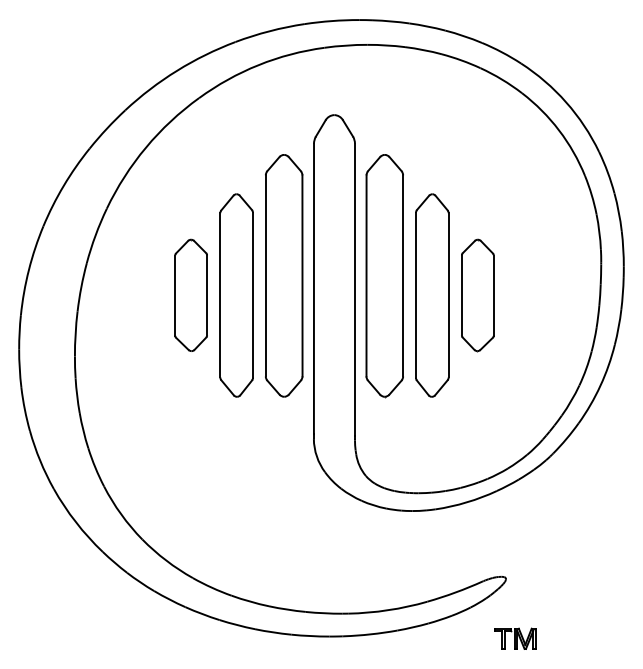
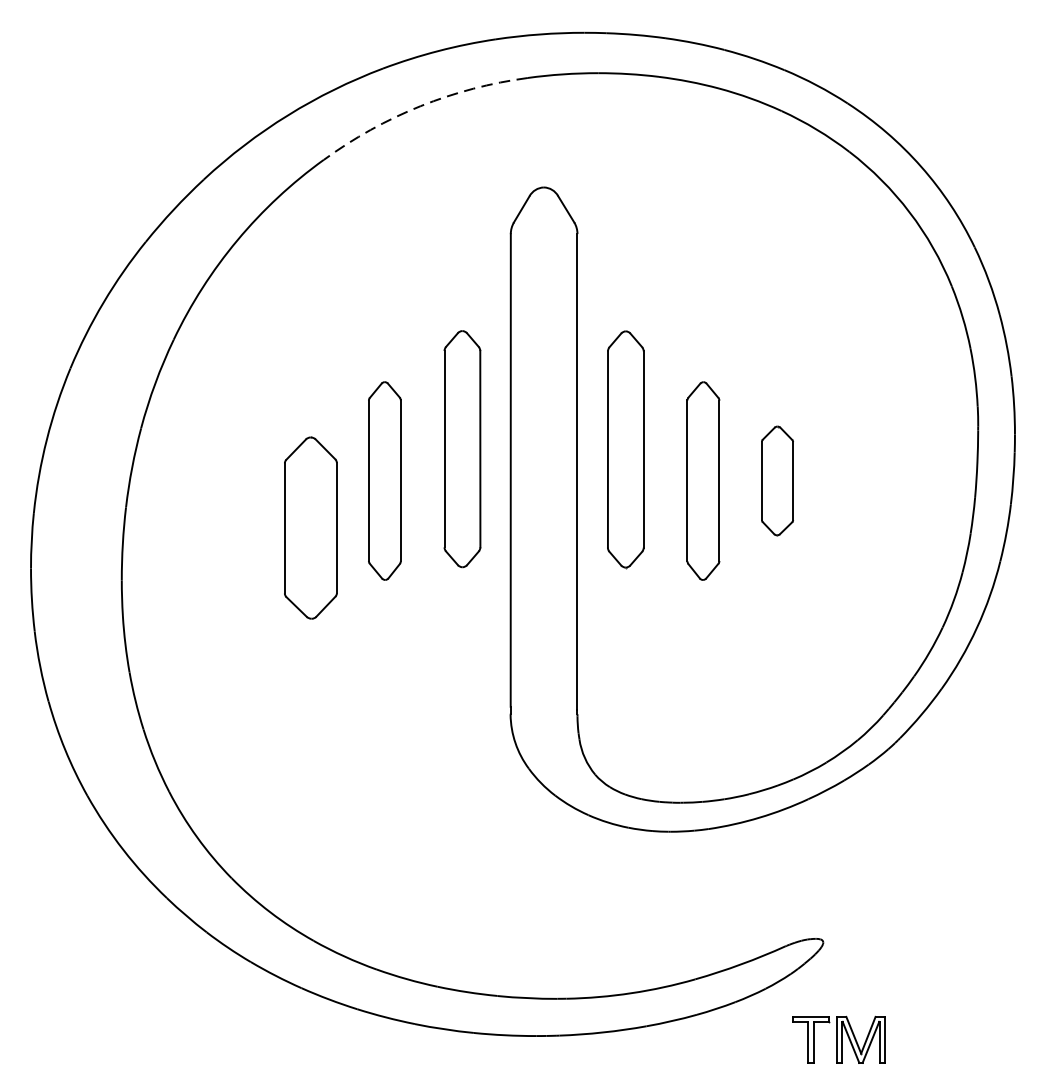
arc: (258, 65) -> (420, 106), solid -> dashed
part: (284, 275) -> (462, 448), size x0.6
part: (384, 276) -> (625, 450), size x0.6
part: (190, 294) -> (309, 526), moved
part: (236, 295) -> (384, 481), size x0.6
part: (432, 295) -> (703, 481), size x0.6
part: (477, 295) -> (776, 481), size x0.6
part: (515, 638) -> (838, 1039), size x1.4

